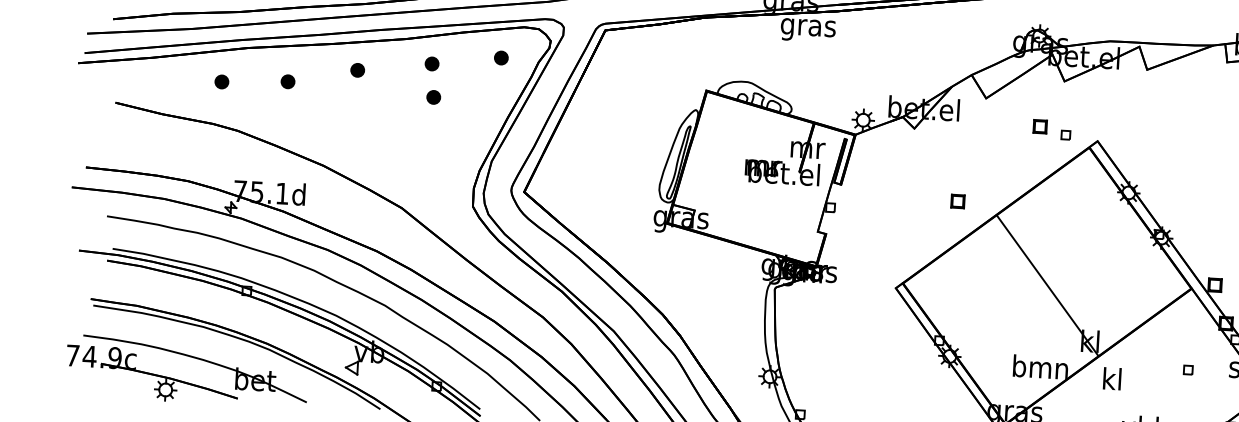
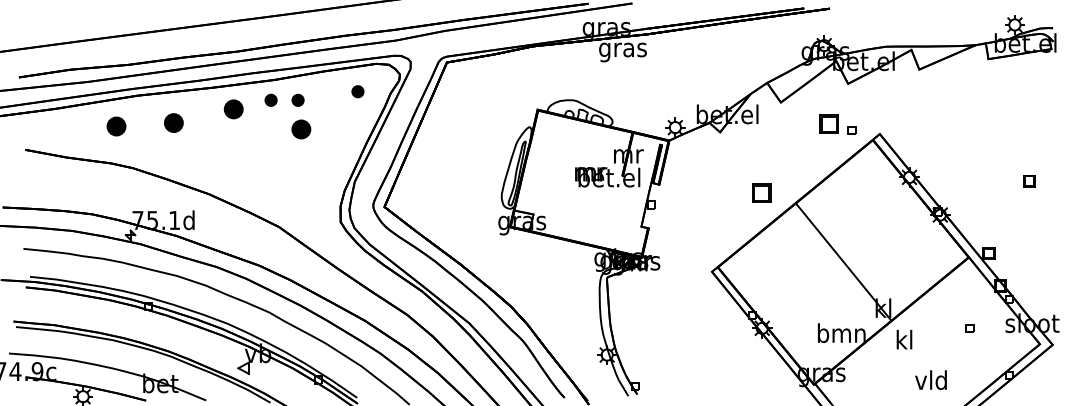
part: (400, 61) -> (270, 99), added
part: (357, 70) -> (233, 109), size x1.6
part: (221, 81) -> (116, 126), size x1.6
part: (287, 81) -> (173, 122), size x1.6
part: (432, 96) -> (300, 128), size x1.6
part: (1040, 126) -> (829, 124), size x1.6
part: (957, 201) -> (761, 193), size x1.6

